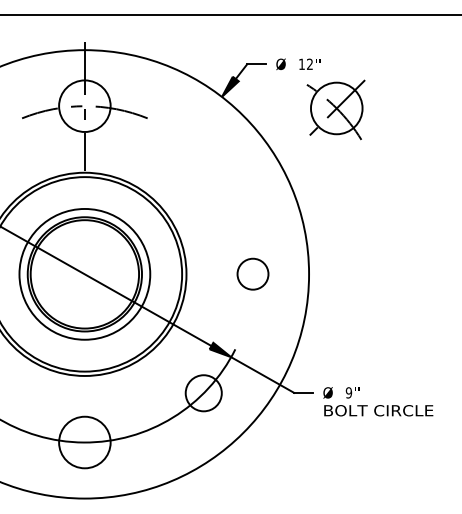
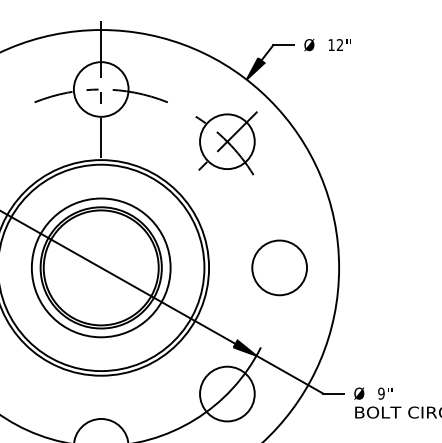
part: (335, 109) -> (226, 142), moved
circle: (252, 273) -> (279, 266), size x1.67
circle: (203, 393) -> (227, 394), size x1.43

